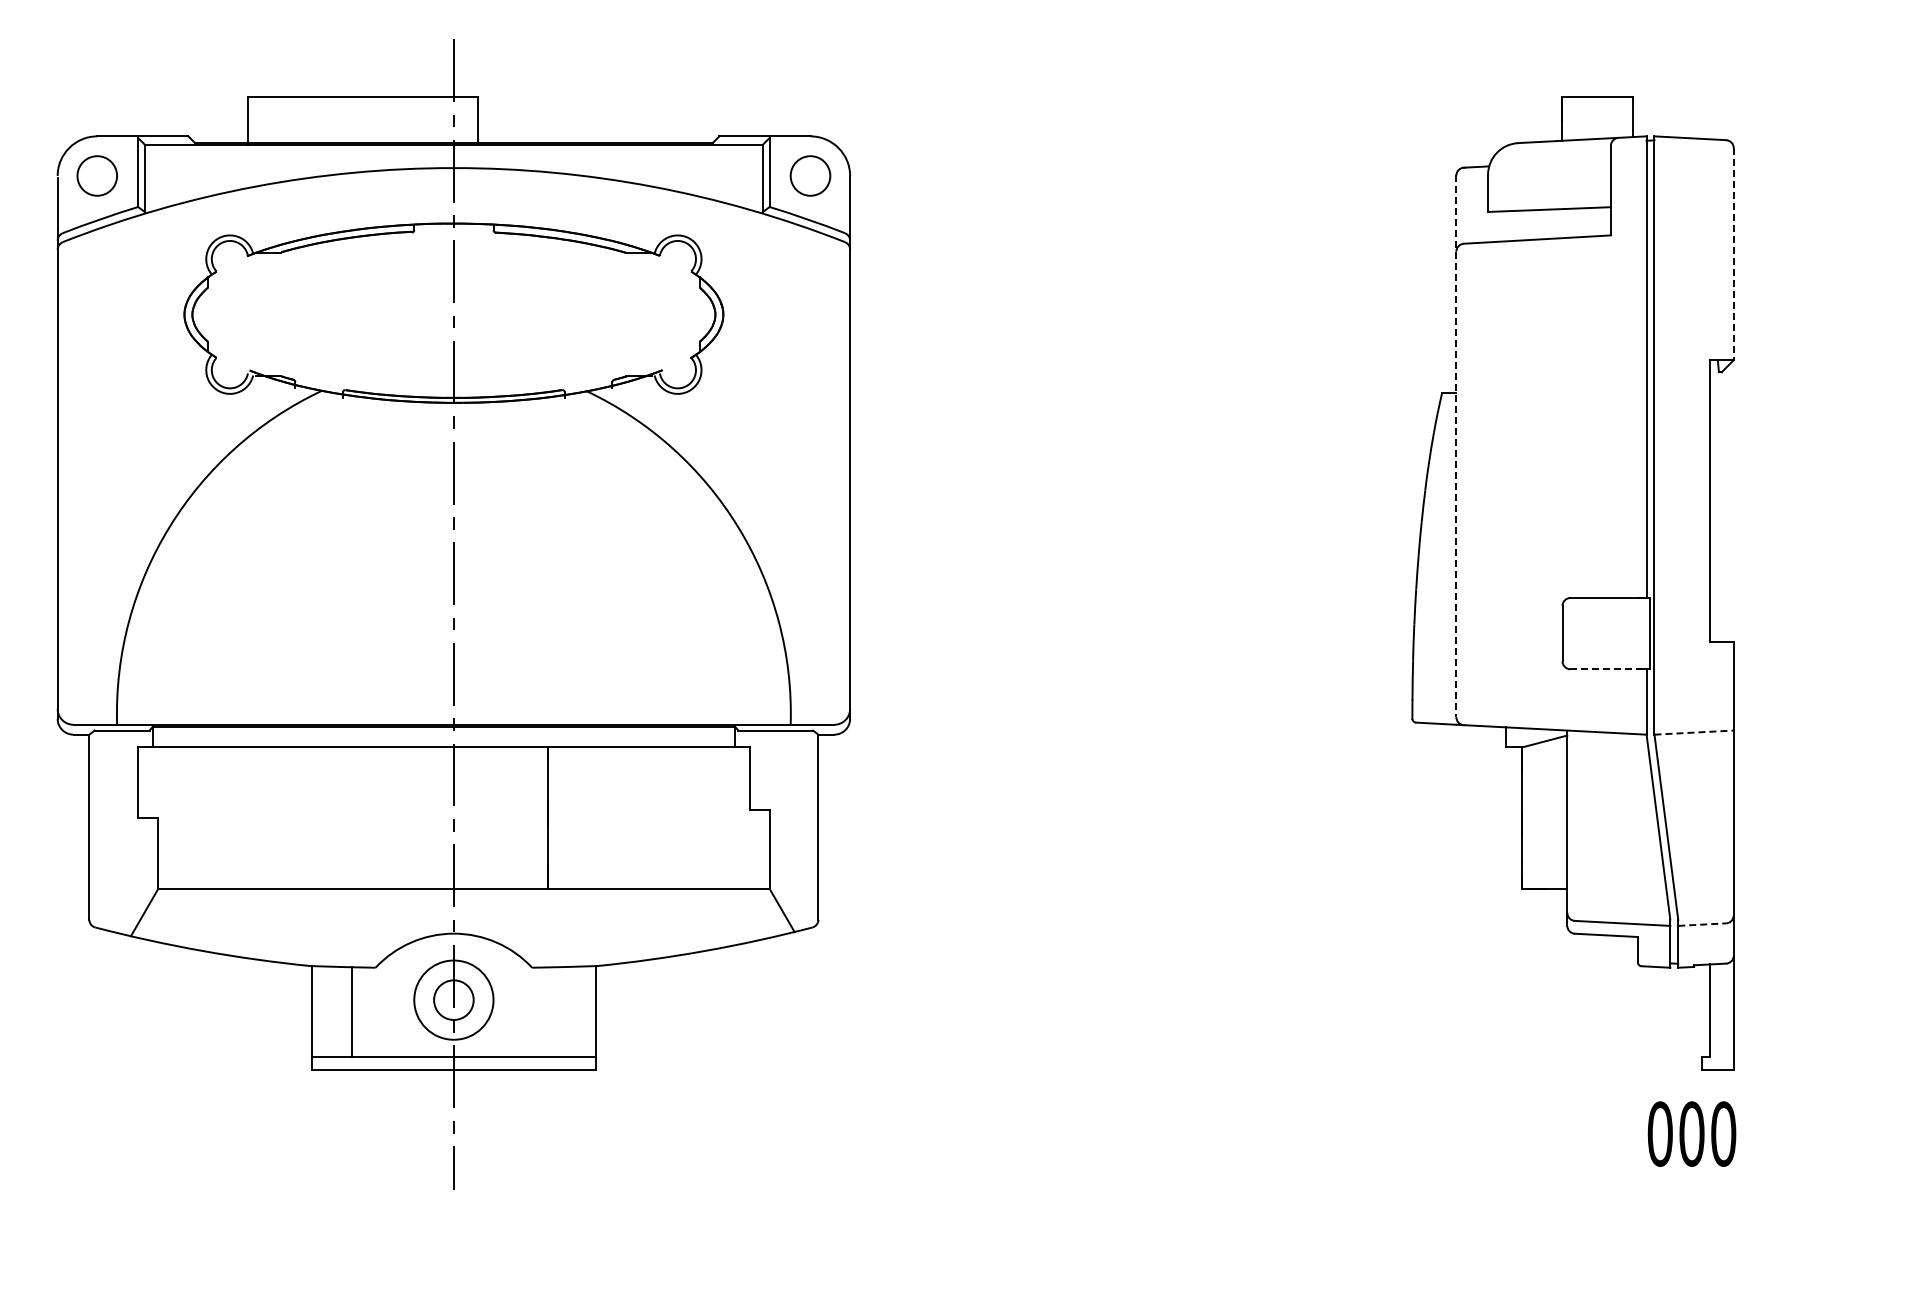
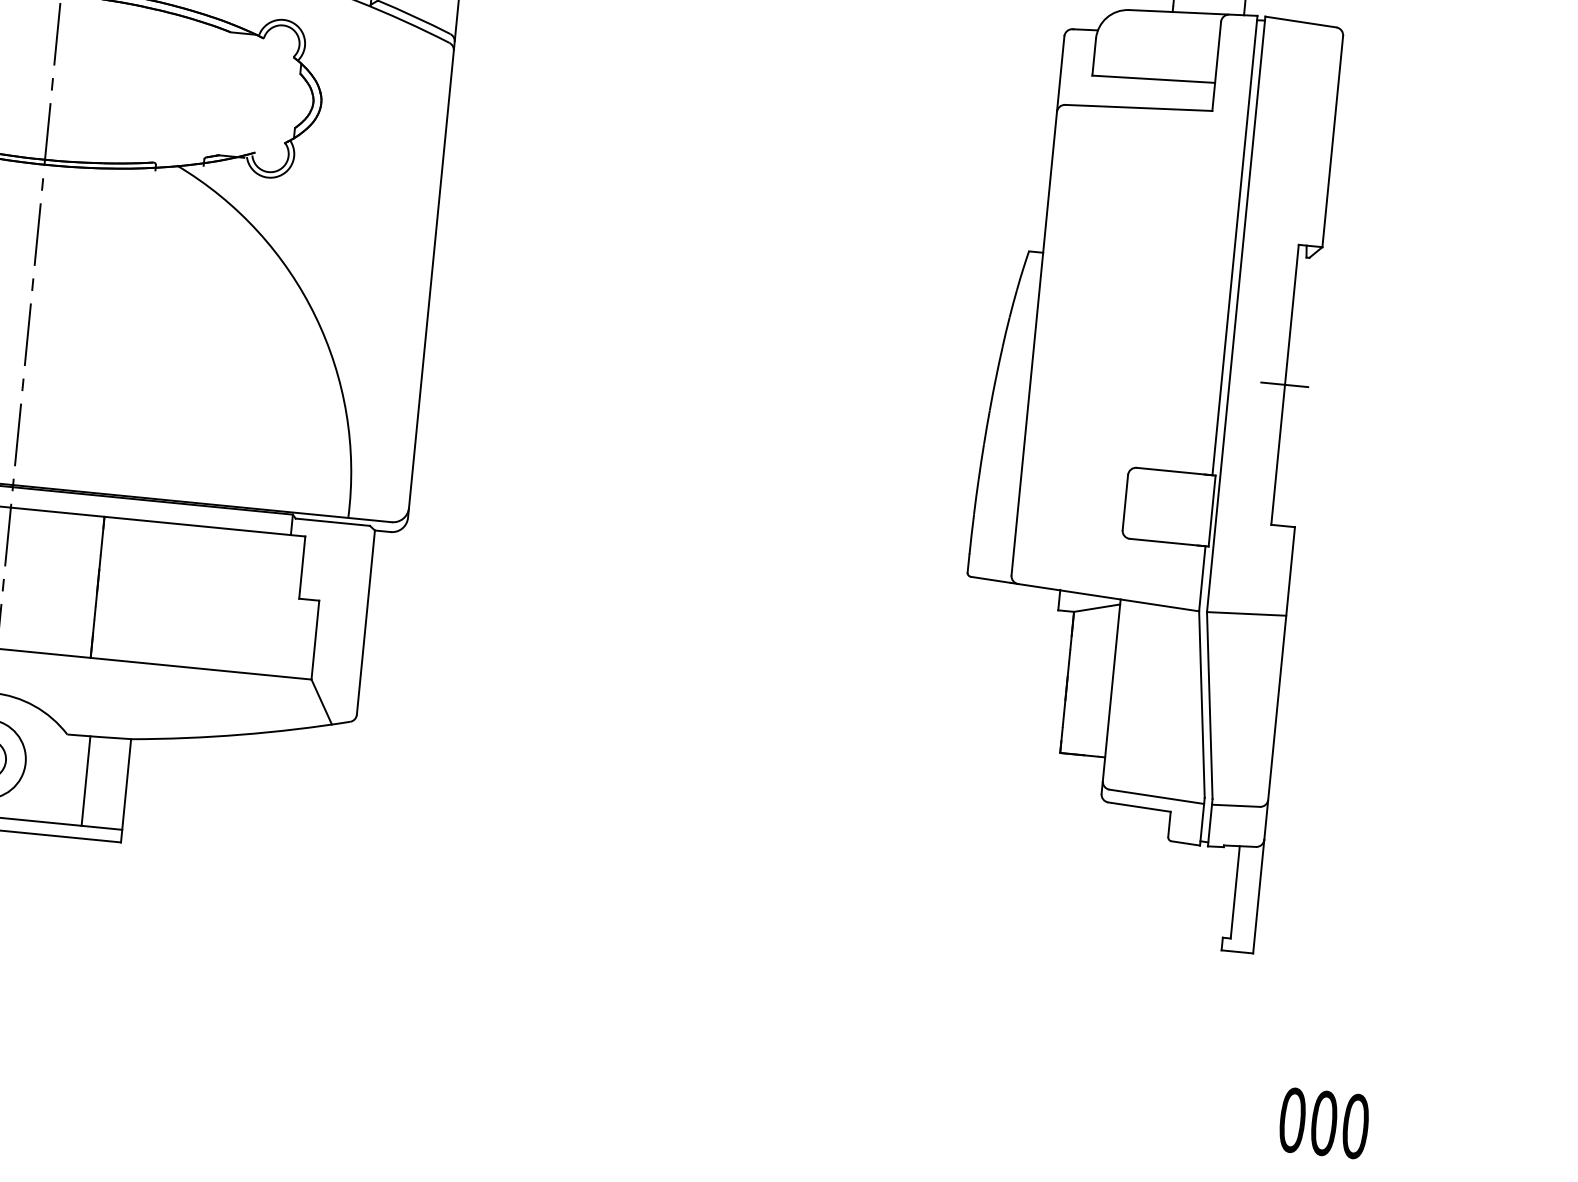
line: (1733, 254) -> (1332, 141), dashed -> solid
line: (1456, 446) -> (1038, 305), dashed -> solid
line: (1709, 500) -> (1284, 384), added
line: (1609, 669) -> (1168, 542), dashed -> solid
line: (1694, 732) -> (1247, 613), dashed -> solid
line: (1702, 924) -> (1236, 805), dashed -> solid
line: (555, 1012) -> (86, 781), added
text: (1691, 1133) -> (1323, 1122), moved

